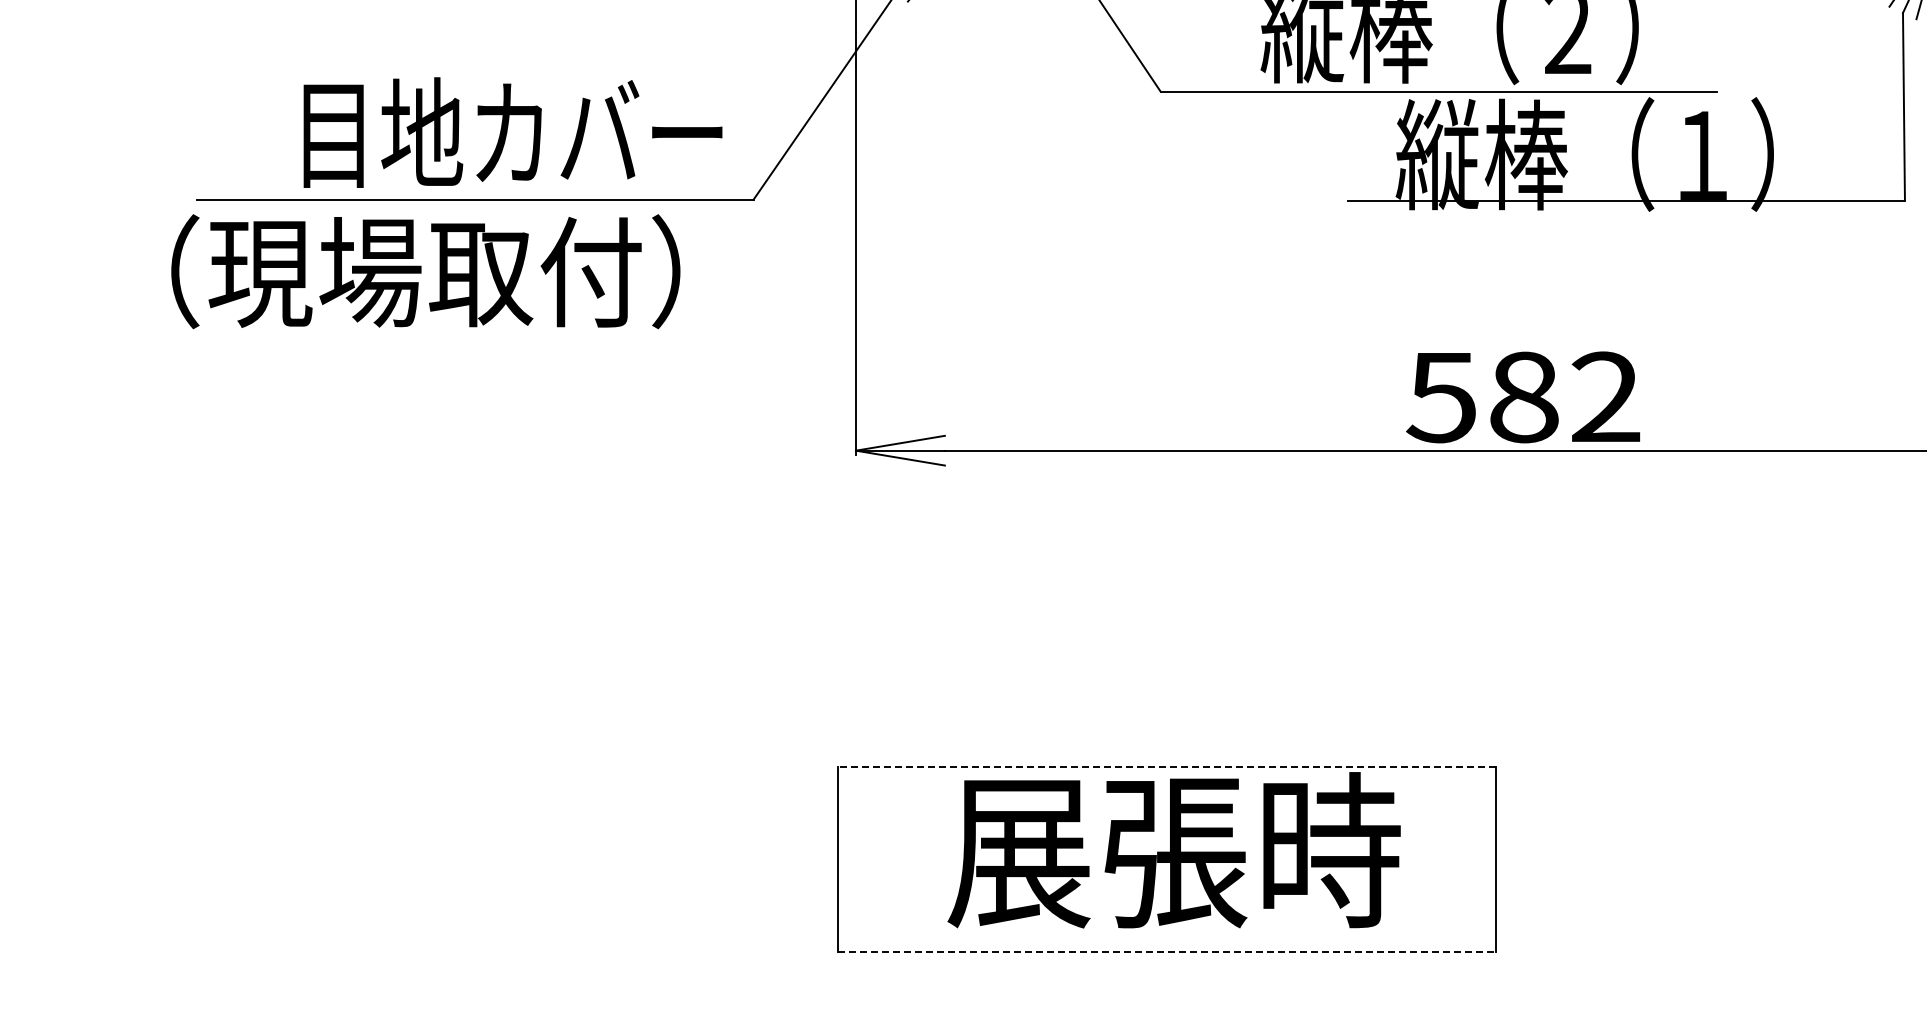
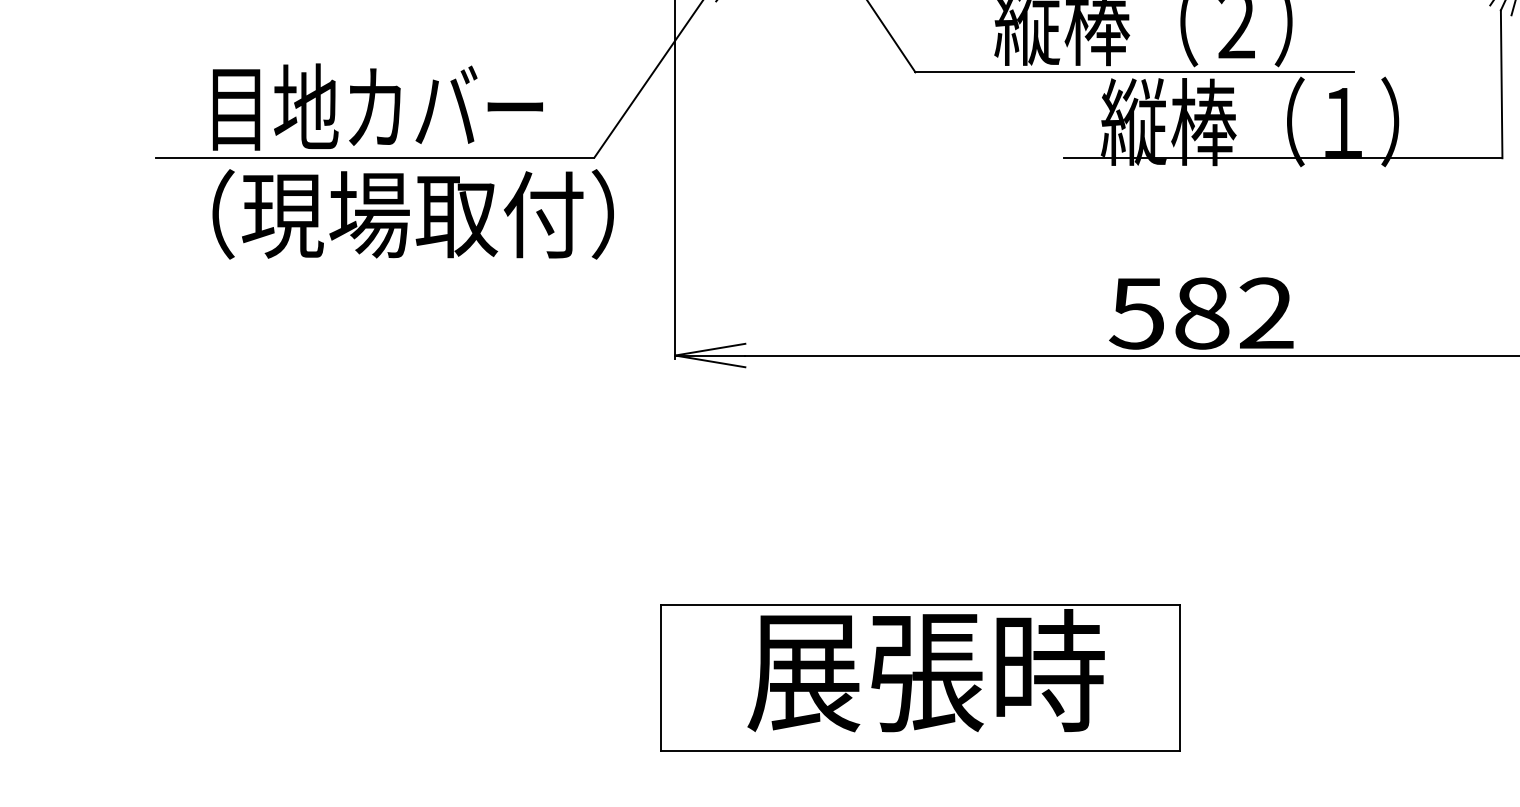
text: (512, 132) -> (377, 106), moved
text: (425, 271) -> (413, 214), moved
line: (1167, 766) -> (920, 604), dashed -> solid
line: (1167, 951) -> (920, 750), dashed -> solid

